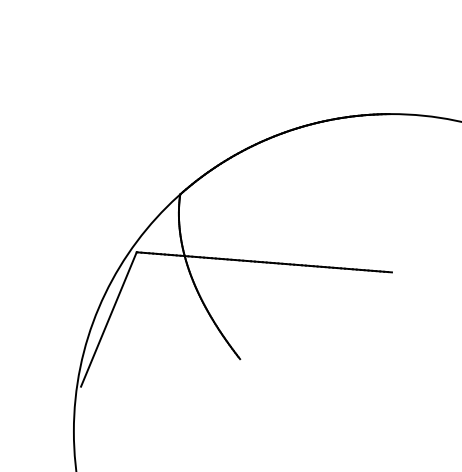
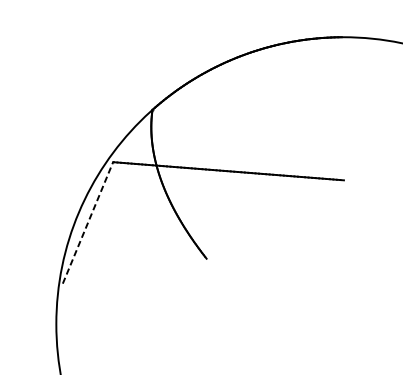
line: (108, 319) -> (87, 222), solid -> dashed

